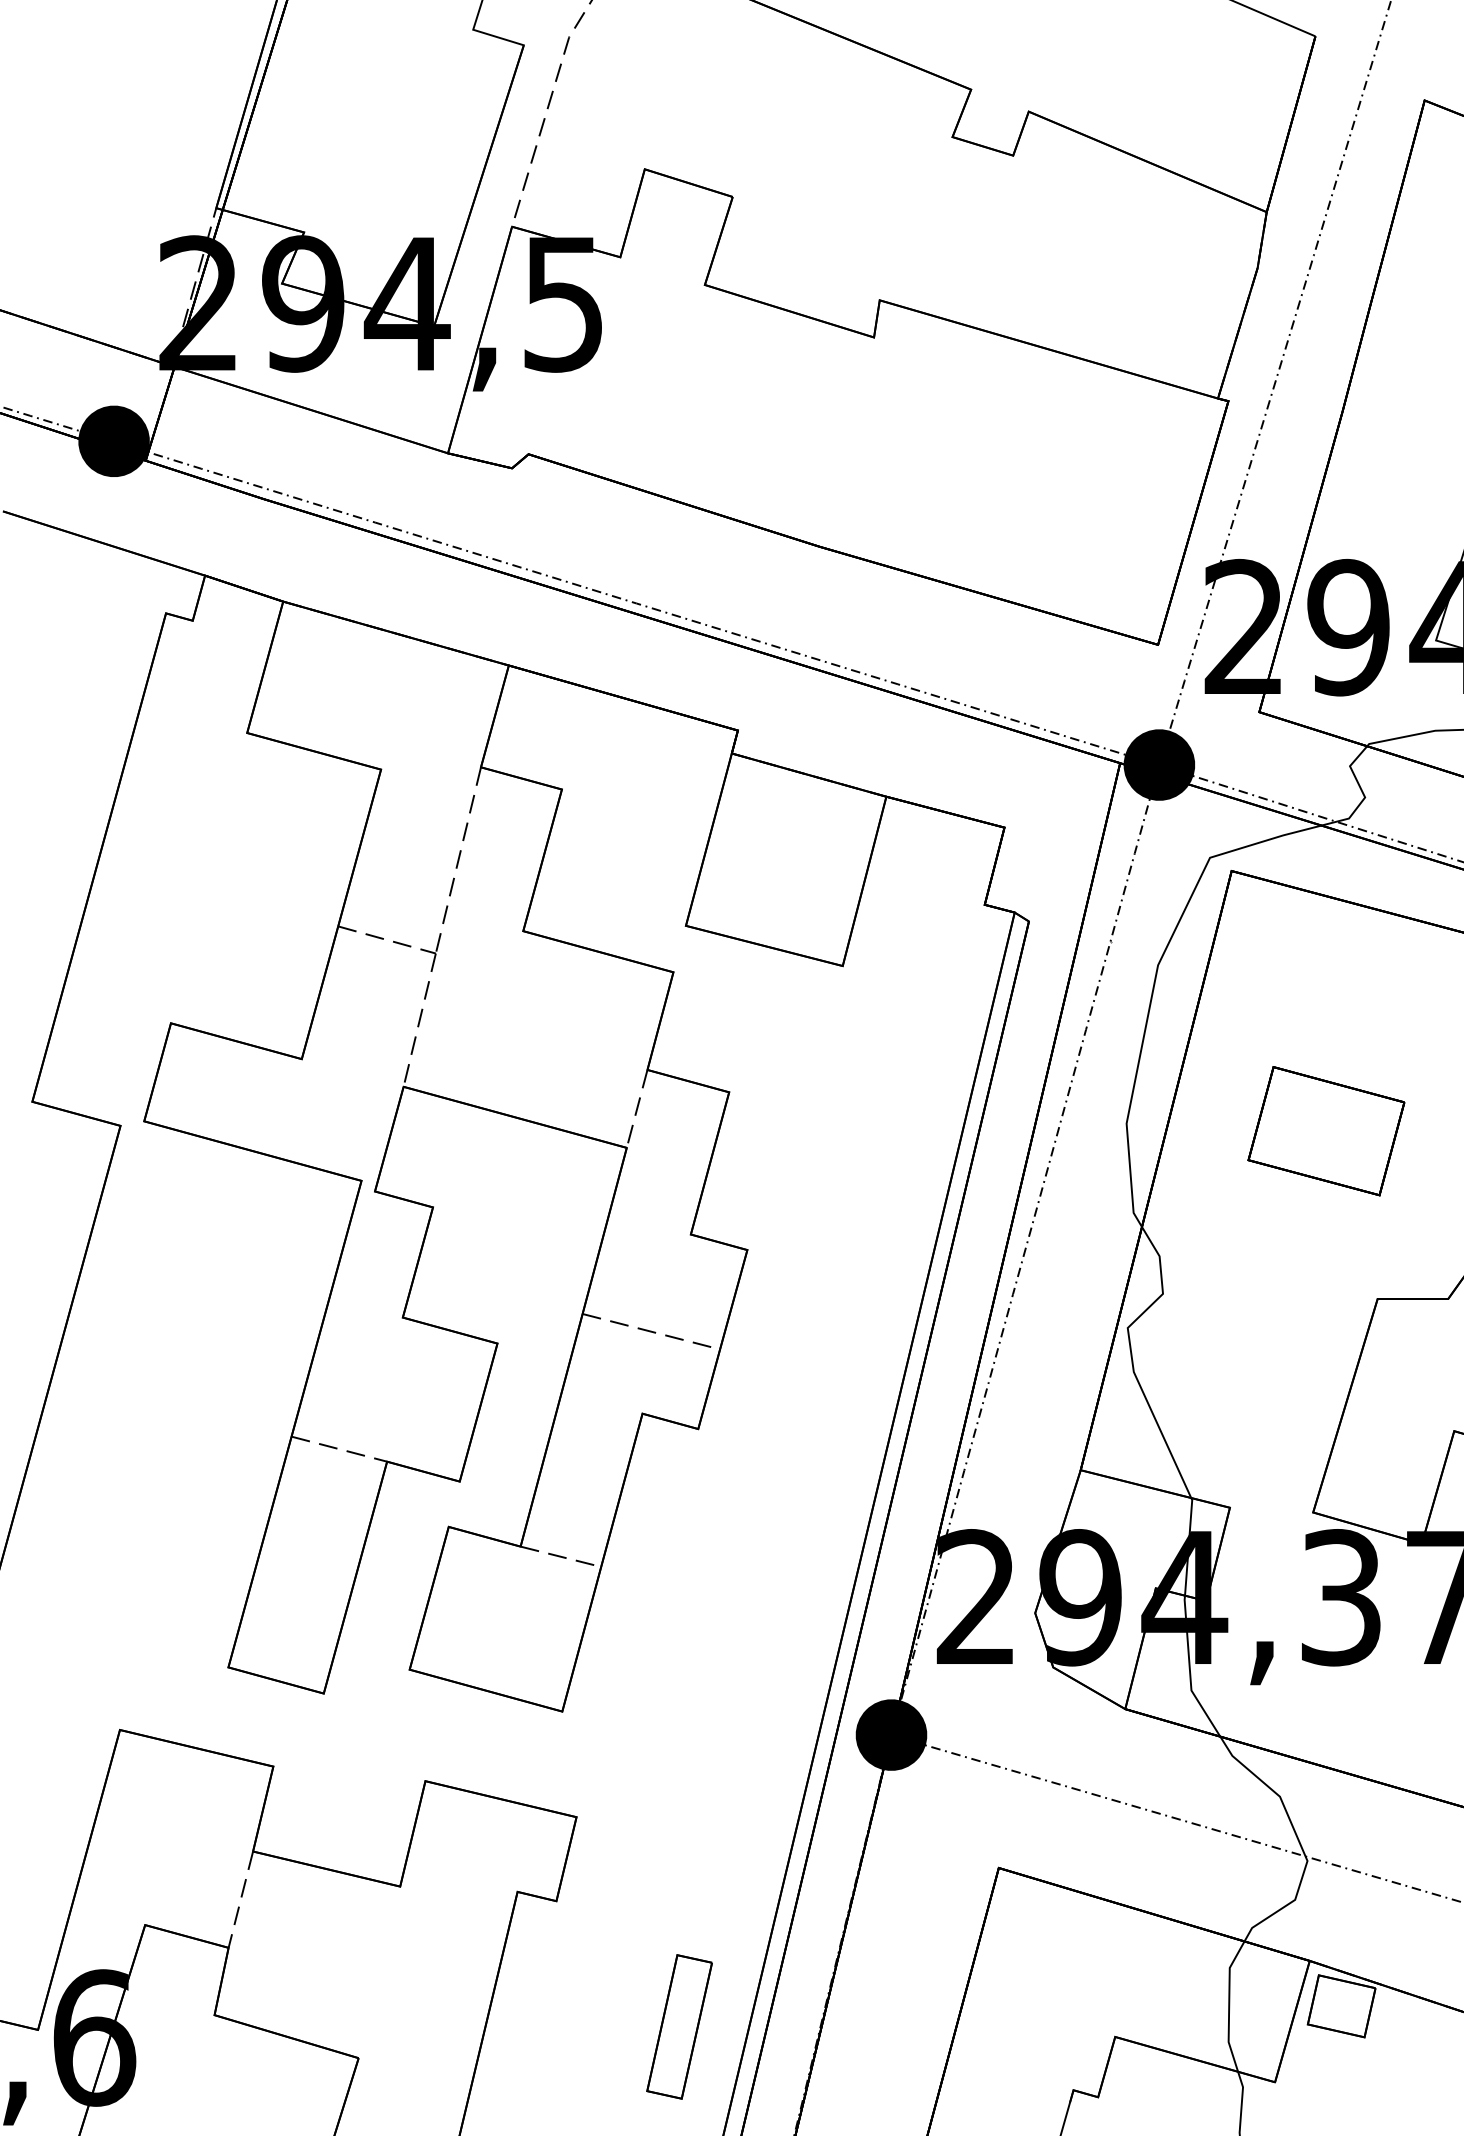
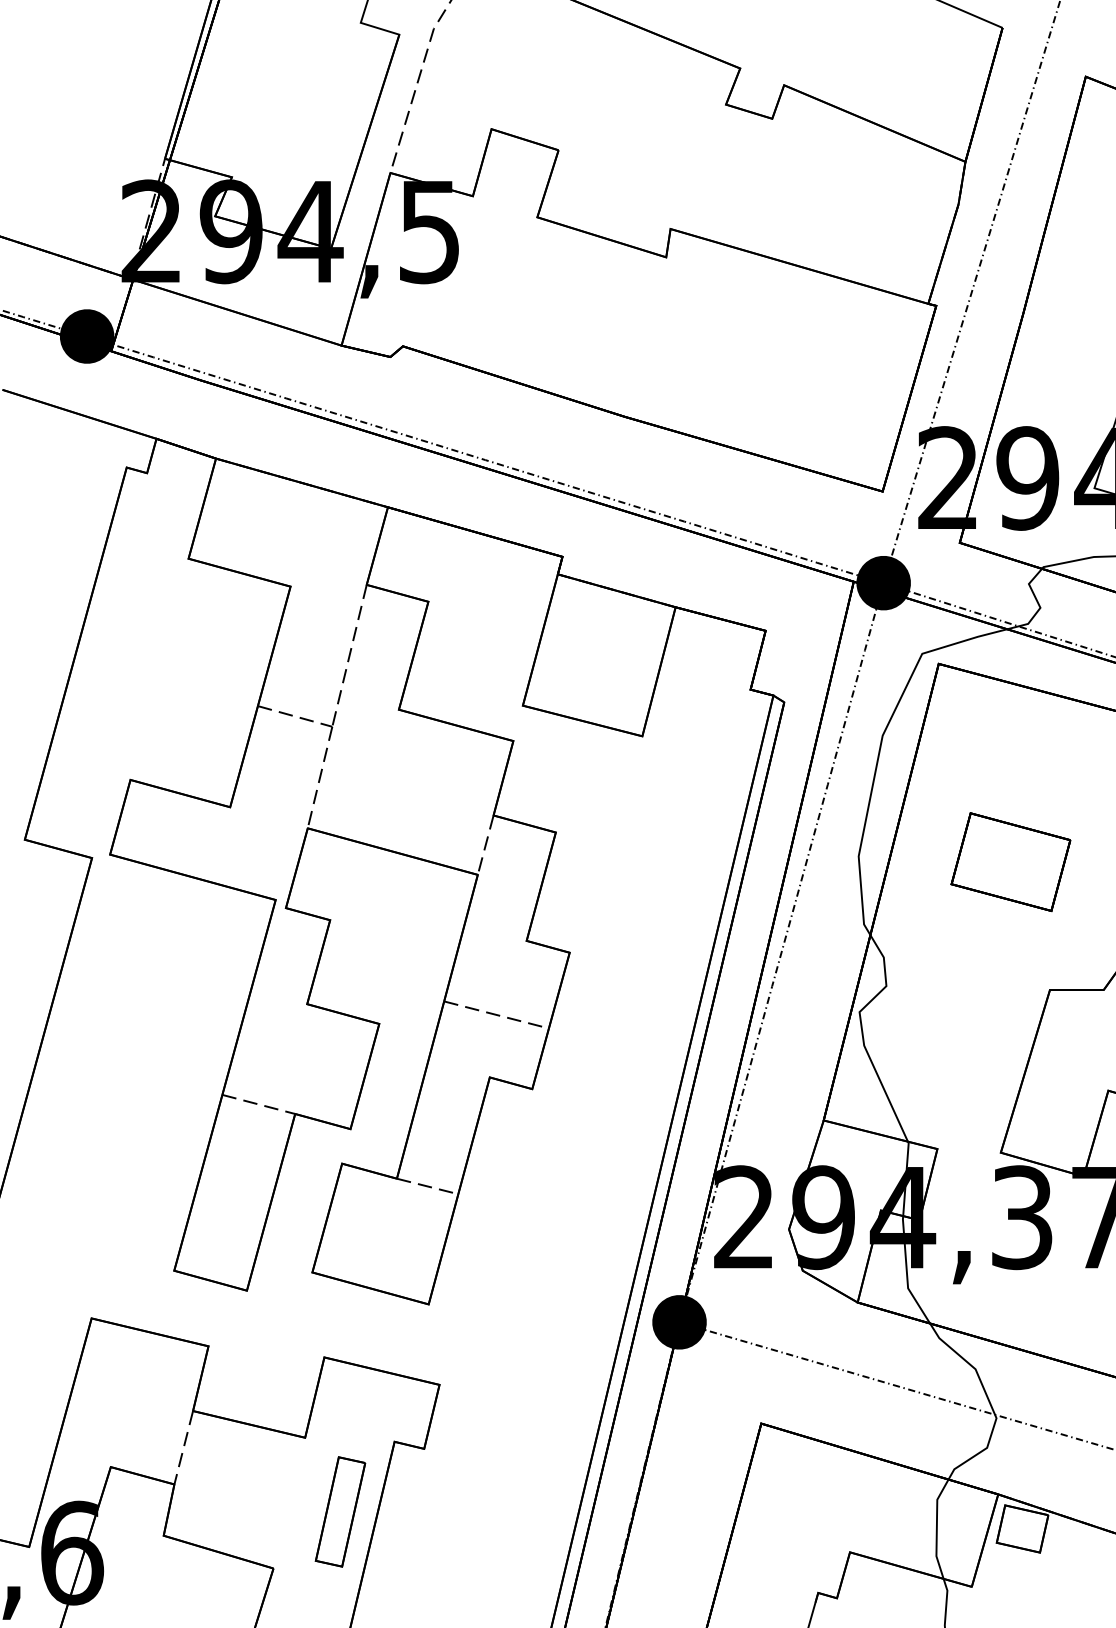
part: (679, 2026) -> (340, 1511), moved

